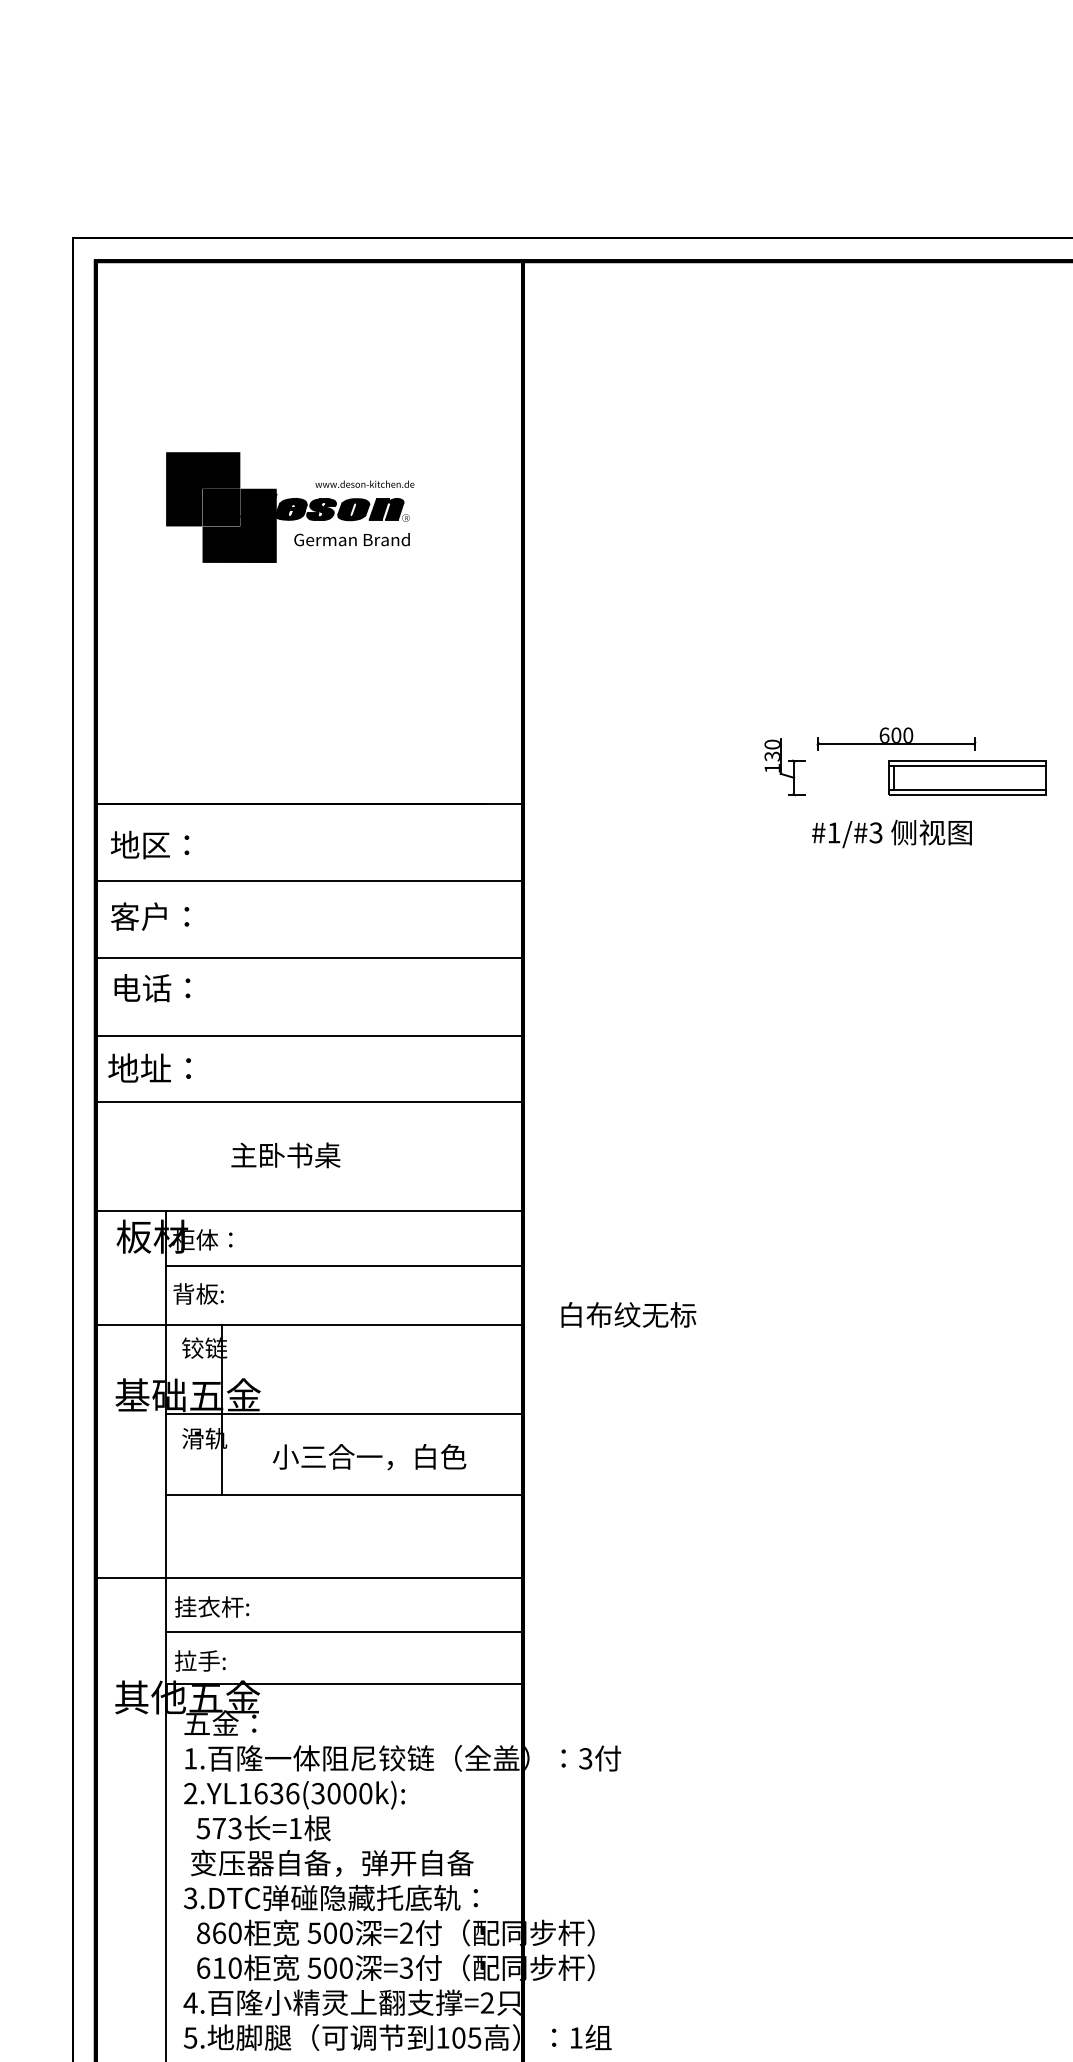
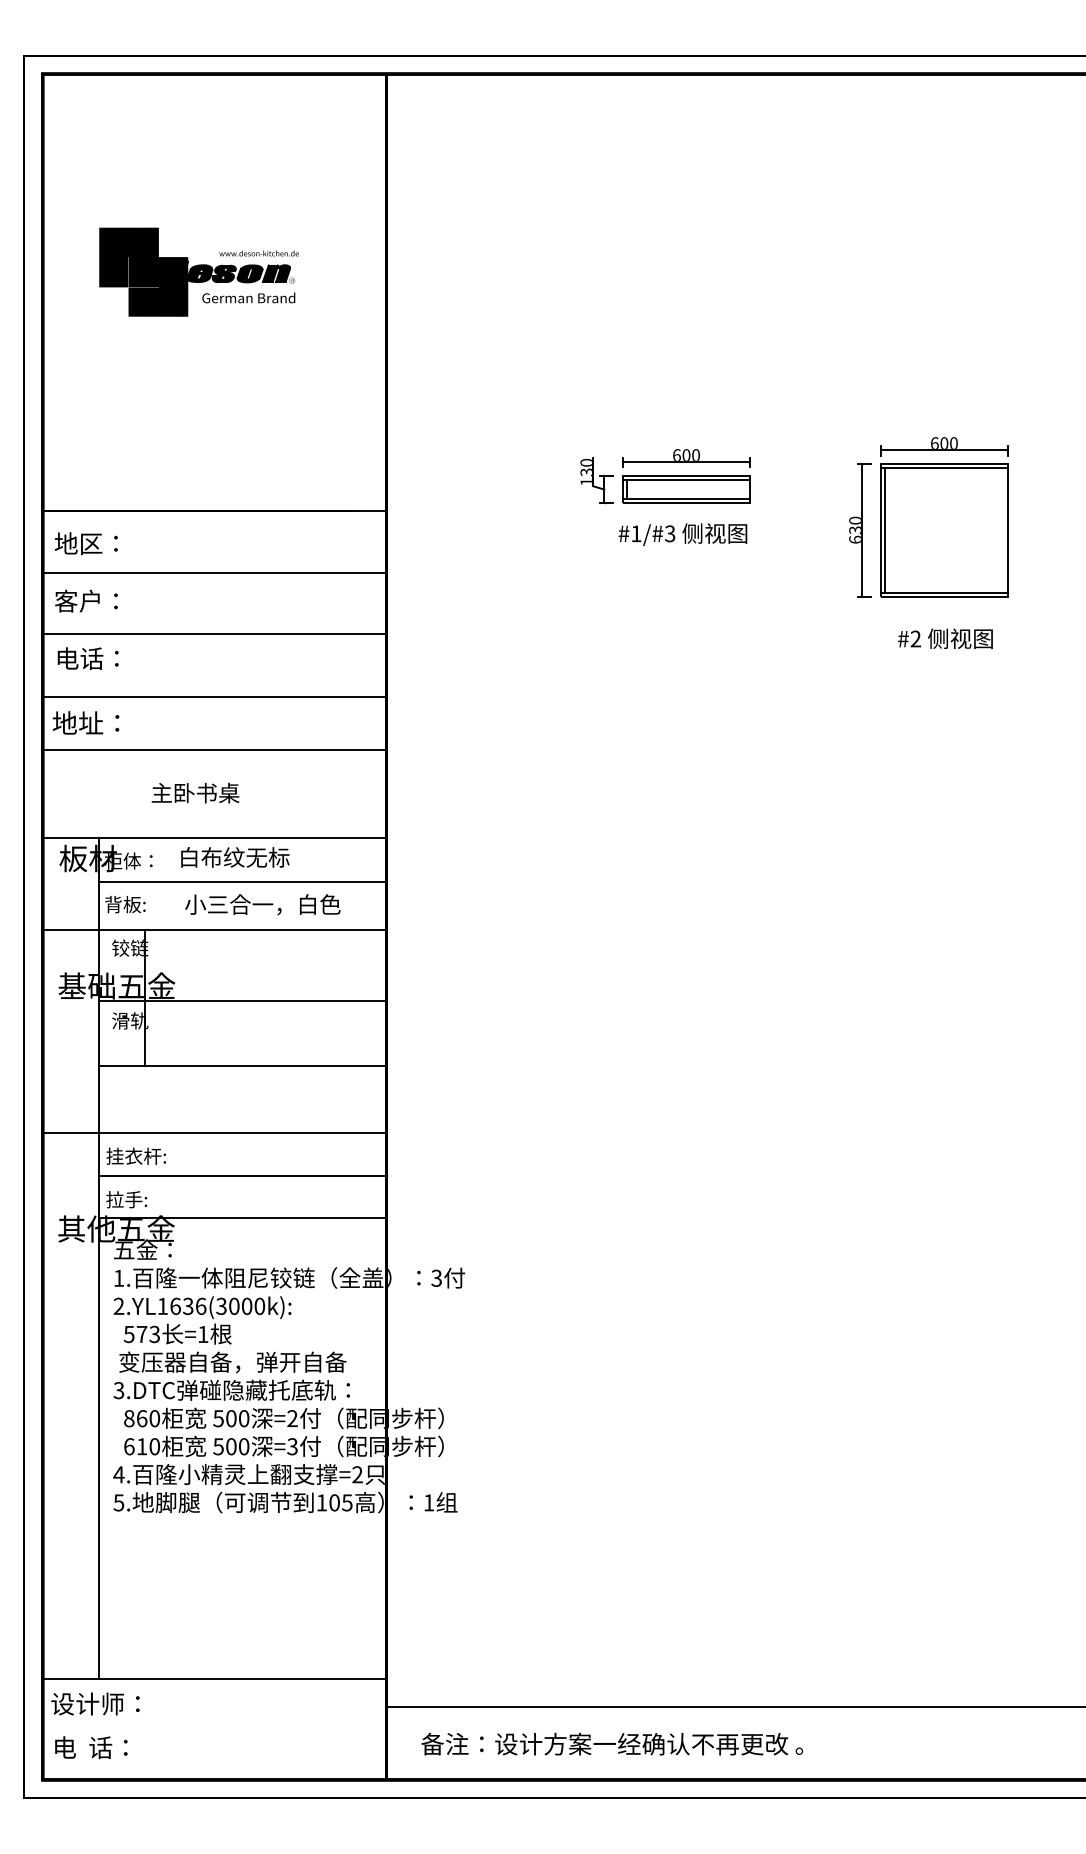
part: (967, 777) -> (686, 489), moved
text: (629, 1315) -> (235, 857), moved
text: (369, 1456) -> (262, 904), moved

